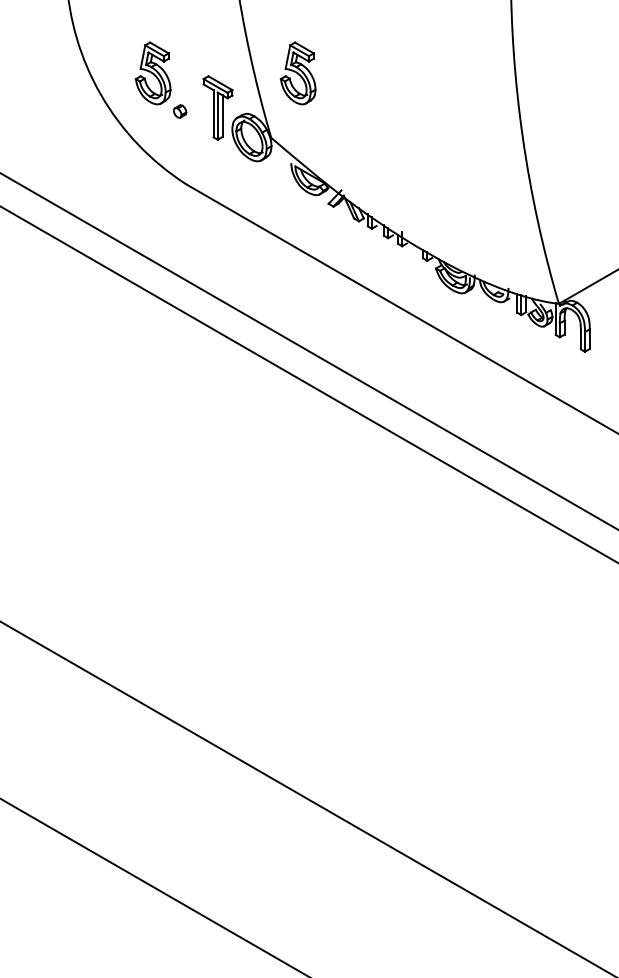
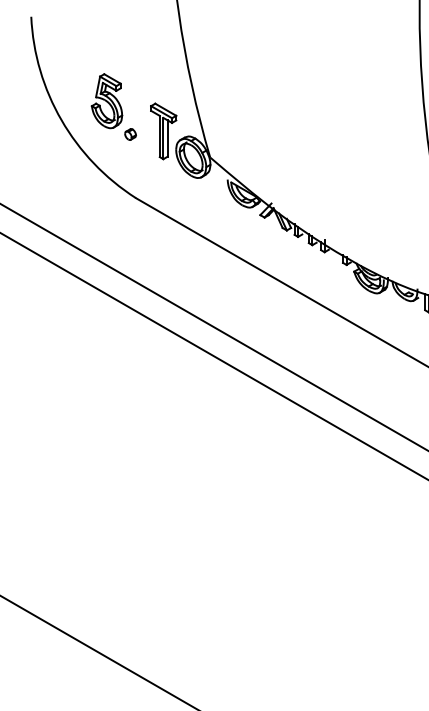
part: (297, 73) -> (233, 101), removed

